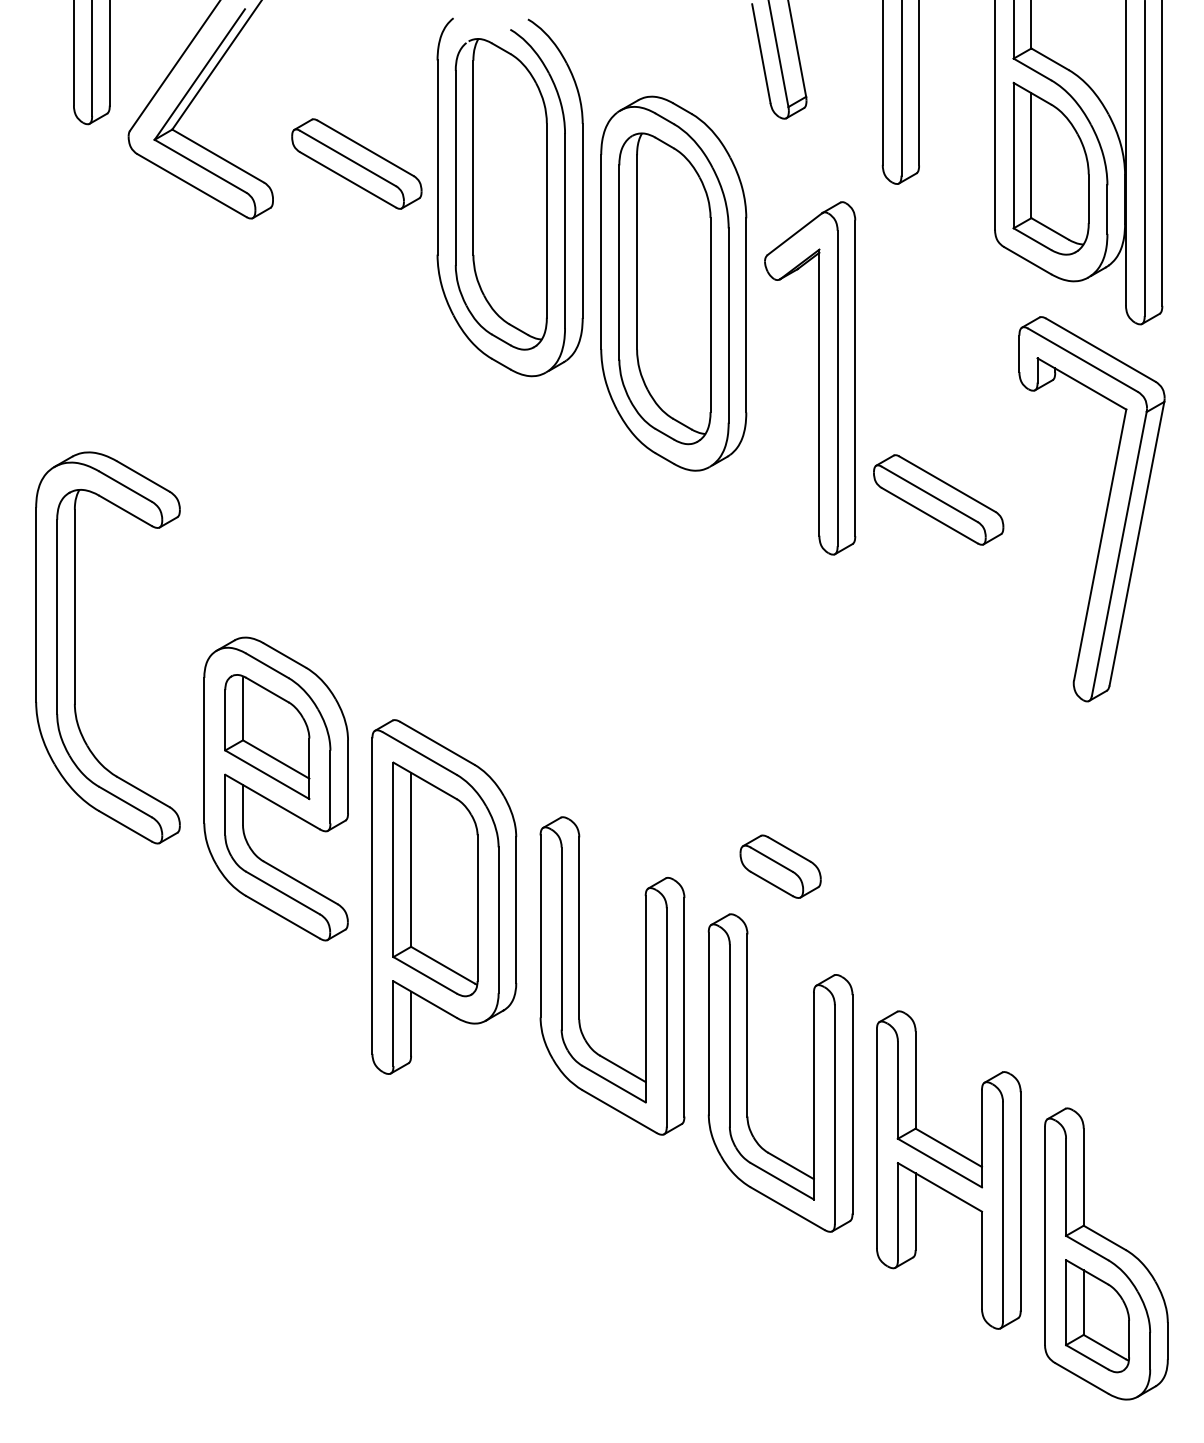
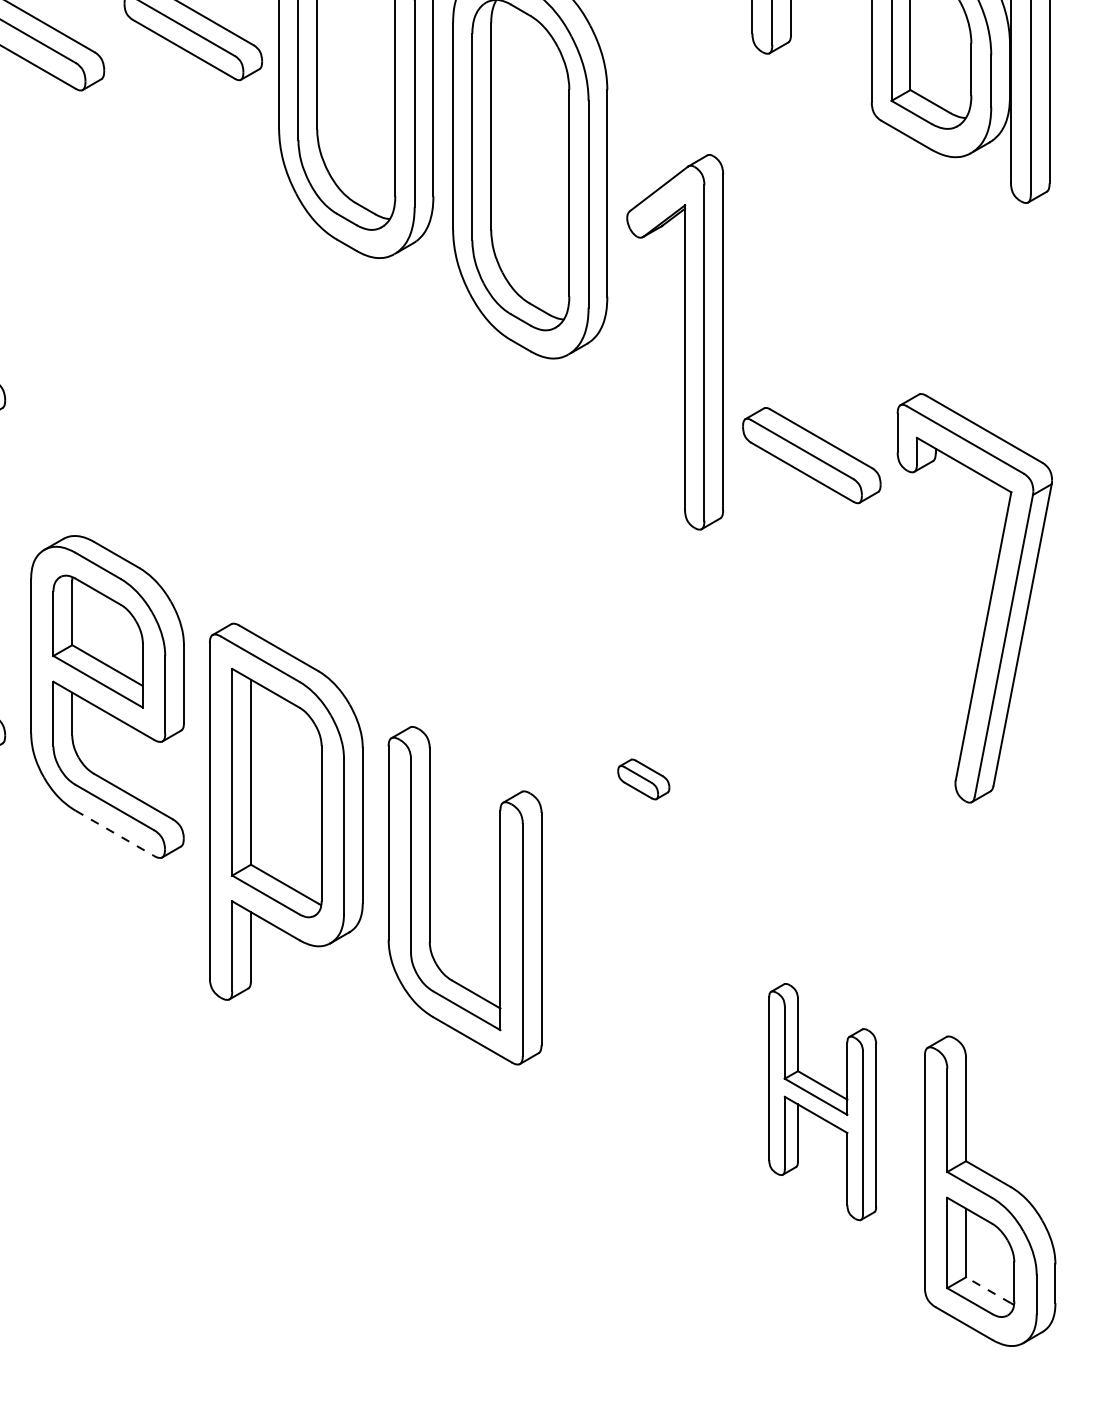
part: (818, 378) -> (684, 342), moved
part: (938, 499) -> (811, 455), moved
part: (1105, 511) -> (989, 600), moved
part: (780, 866) -> (643, 779), size x0.6
line: (283, 917) -> (115, 833), solid -> dashed
part: (747, 1072) -> (608, 998), removed
part: (948, 1169) -> (822, 1101), size x0.7
line: (1104, 1346) -> (988, 1289), solid -> dashed

